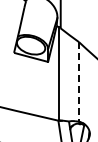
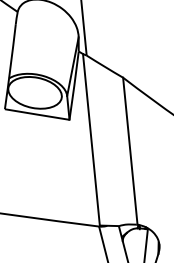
line: (79, 81) -> (131, 150), dashed -> solid

